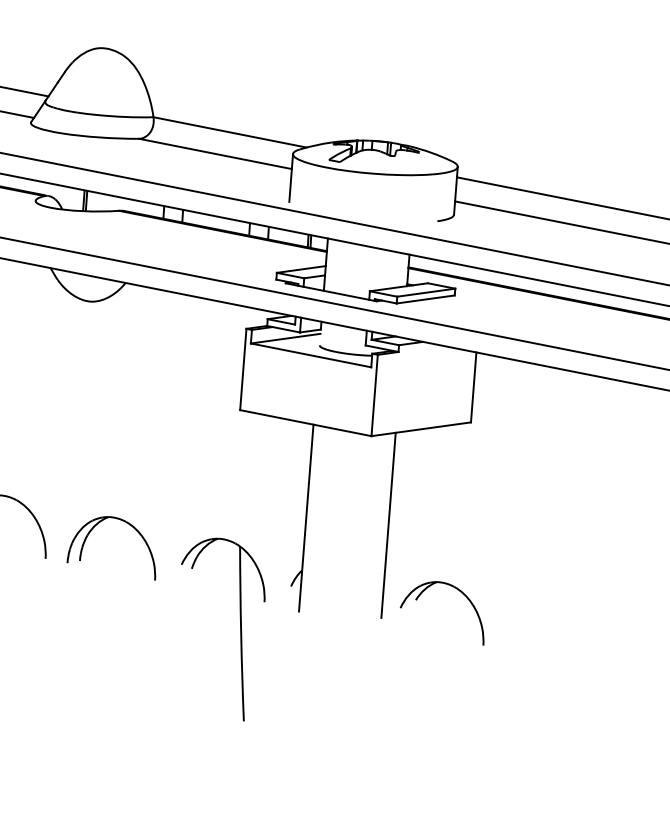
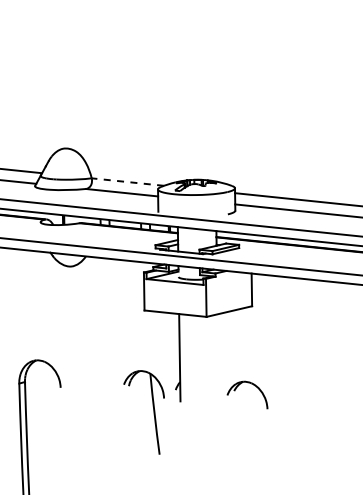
line: (229, 133) -> (127, 182), solid -> dashed
part: (119, 521) -> (93, 367), removed
line: (386, 525) -> (217, 357), removed

